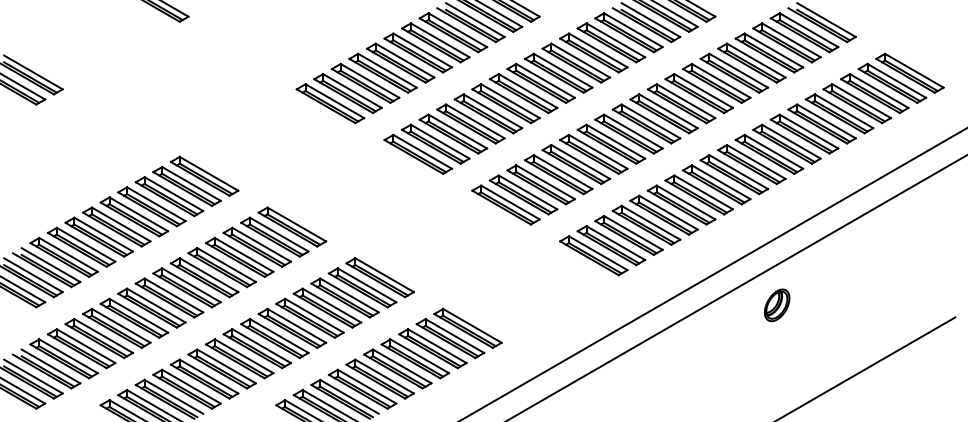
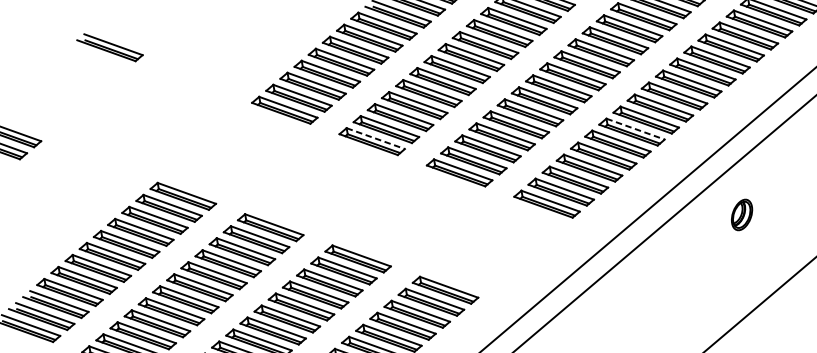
line: (422, 151) -> (375, 138), solid -> dashed
line: (703, 192) -> (635, 129), solid -> dashed
part: (777, 305) -> (742, 215), moved

